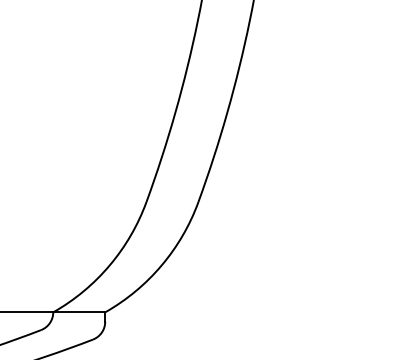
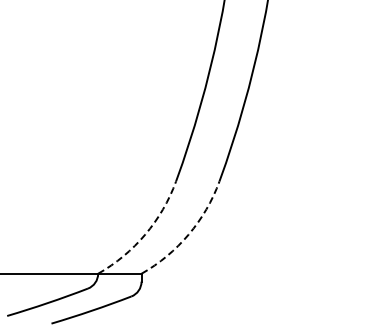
arc: (109, 265) -> (145, 234), solid -> dashed
arc: (161, 265) -> (188, 234), solid -> dashed

